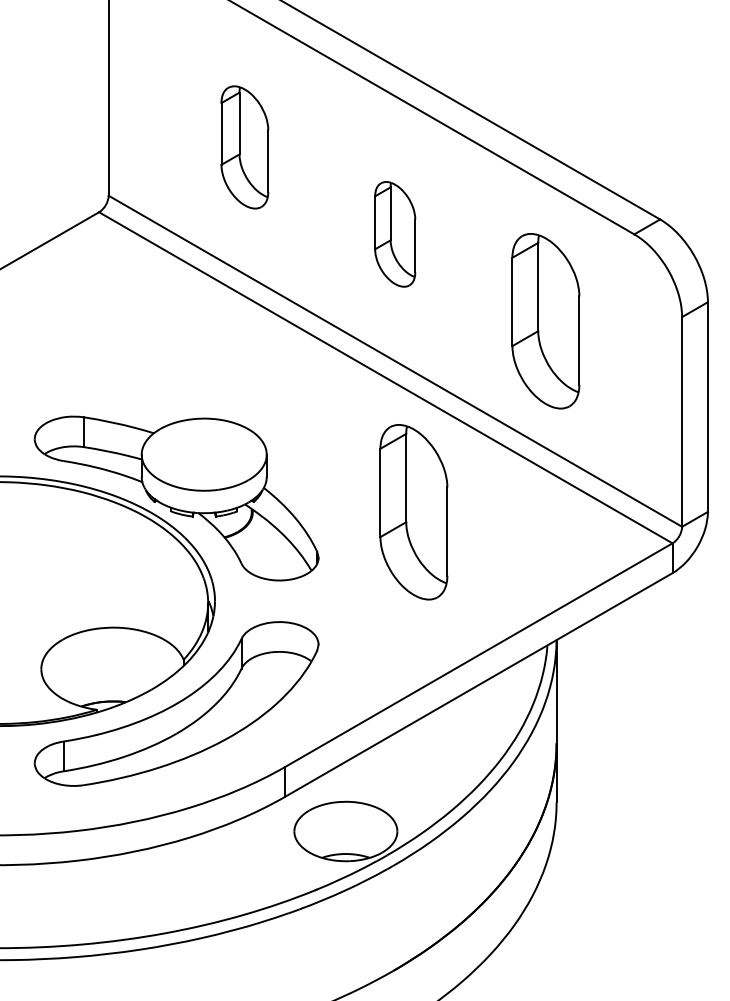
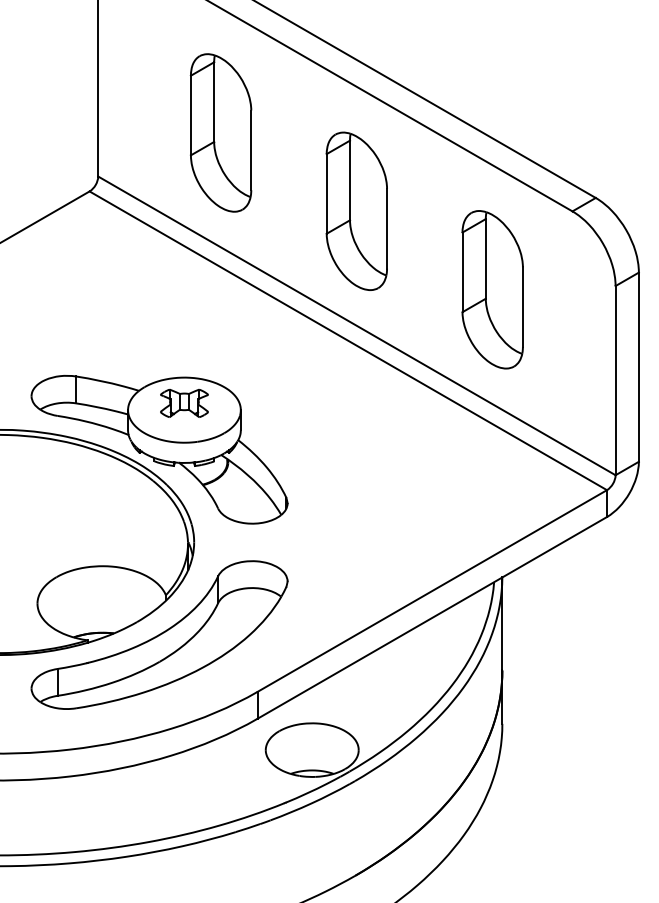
part: (244, 147) -> (220, 133), size x1.43
part: (394, 234) -> (356, 211), size x1.67
part: (204, 447) -> (184, 403), added
part: (413, 512) -> (373, 462), removed

